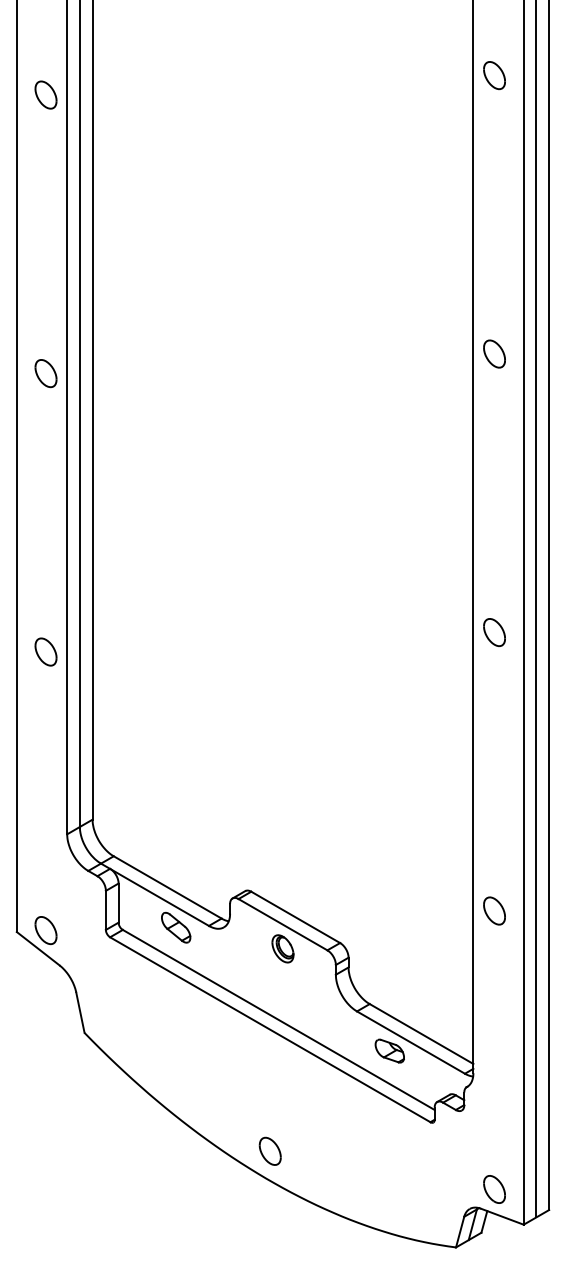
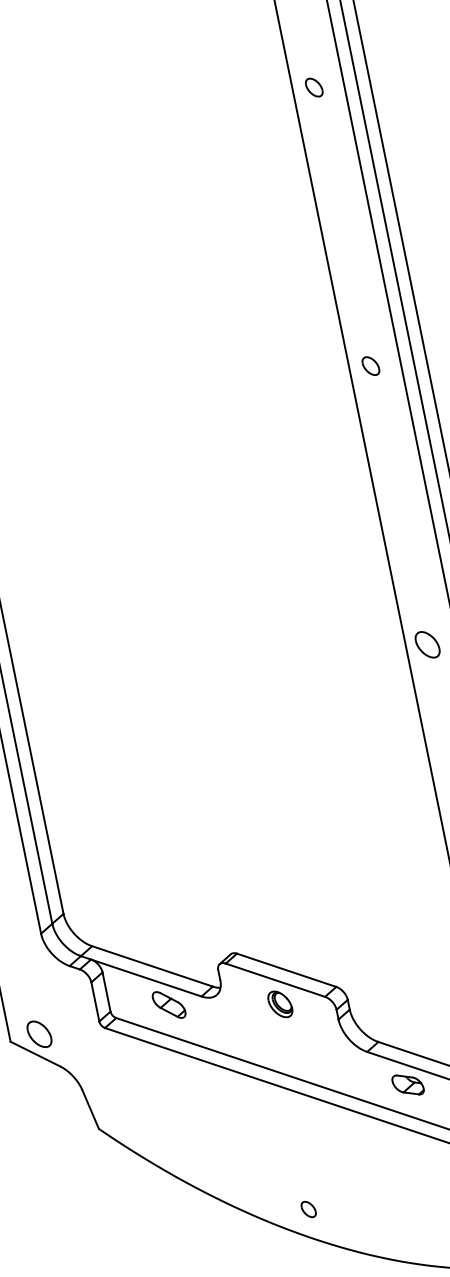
part: (494, 75) -> (314, 87), size x0.7
part: (494, 353) -> (370, 365), size x0.7
part: (269, 1150) -> (307, 1208), size x0.6

